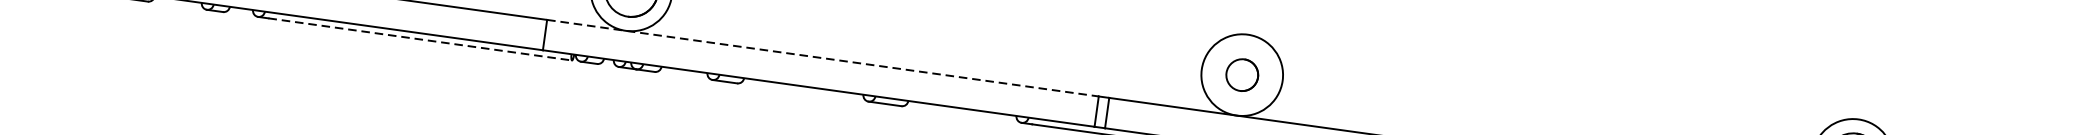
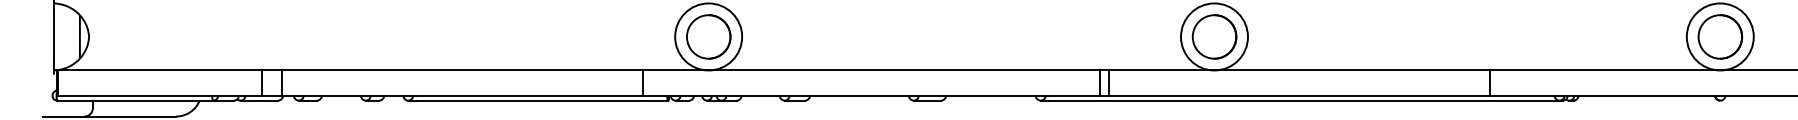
line: (420, 39) -> (542, 100), dashed -> solid
line: (823, 58) -> (872, 70), dashed -> solid
part: (1242, 74) -> (1214, 36), size x1.67

